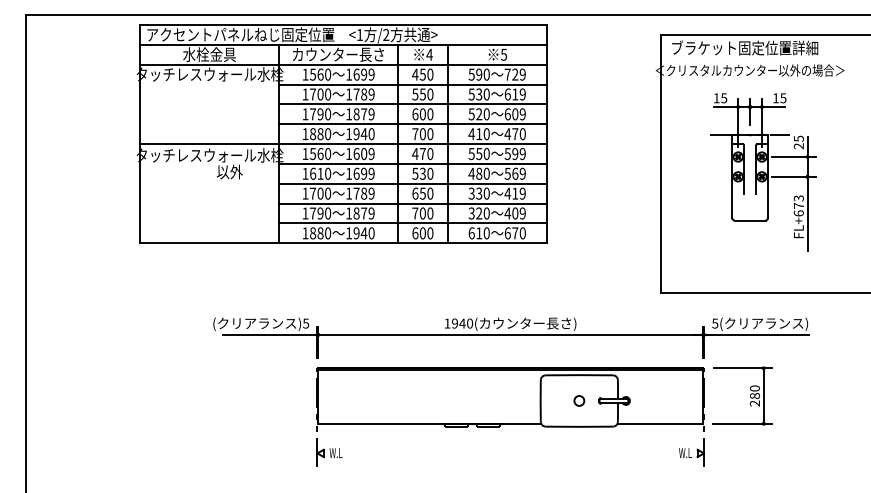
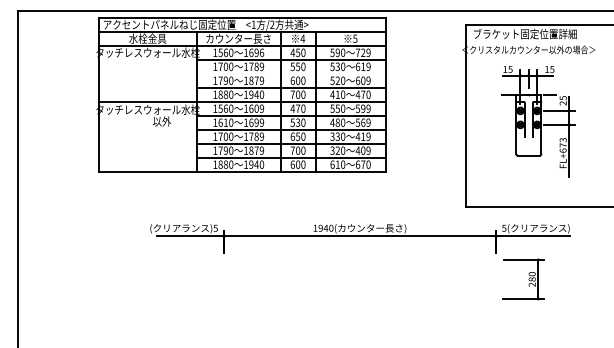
text: (371, 74) -> (261, 52), 1699 -> 1696
line: (412, 104) -> (290, 73), removed
part: (510, 416) -> (359, 293), removed

